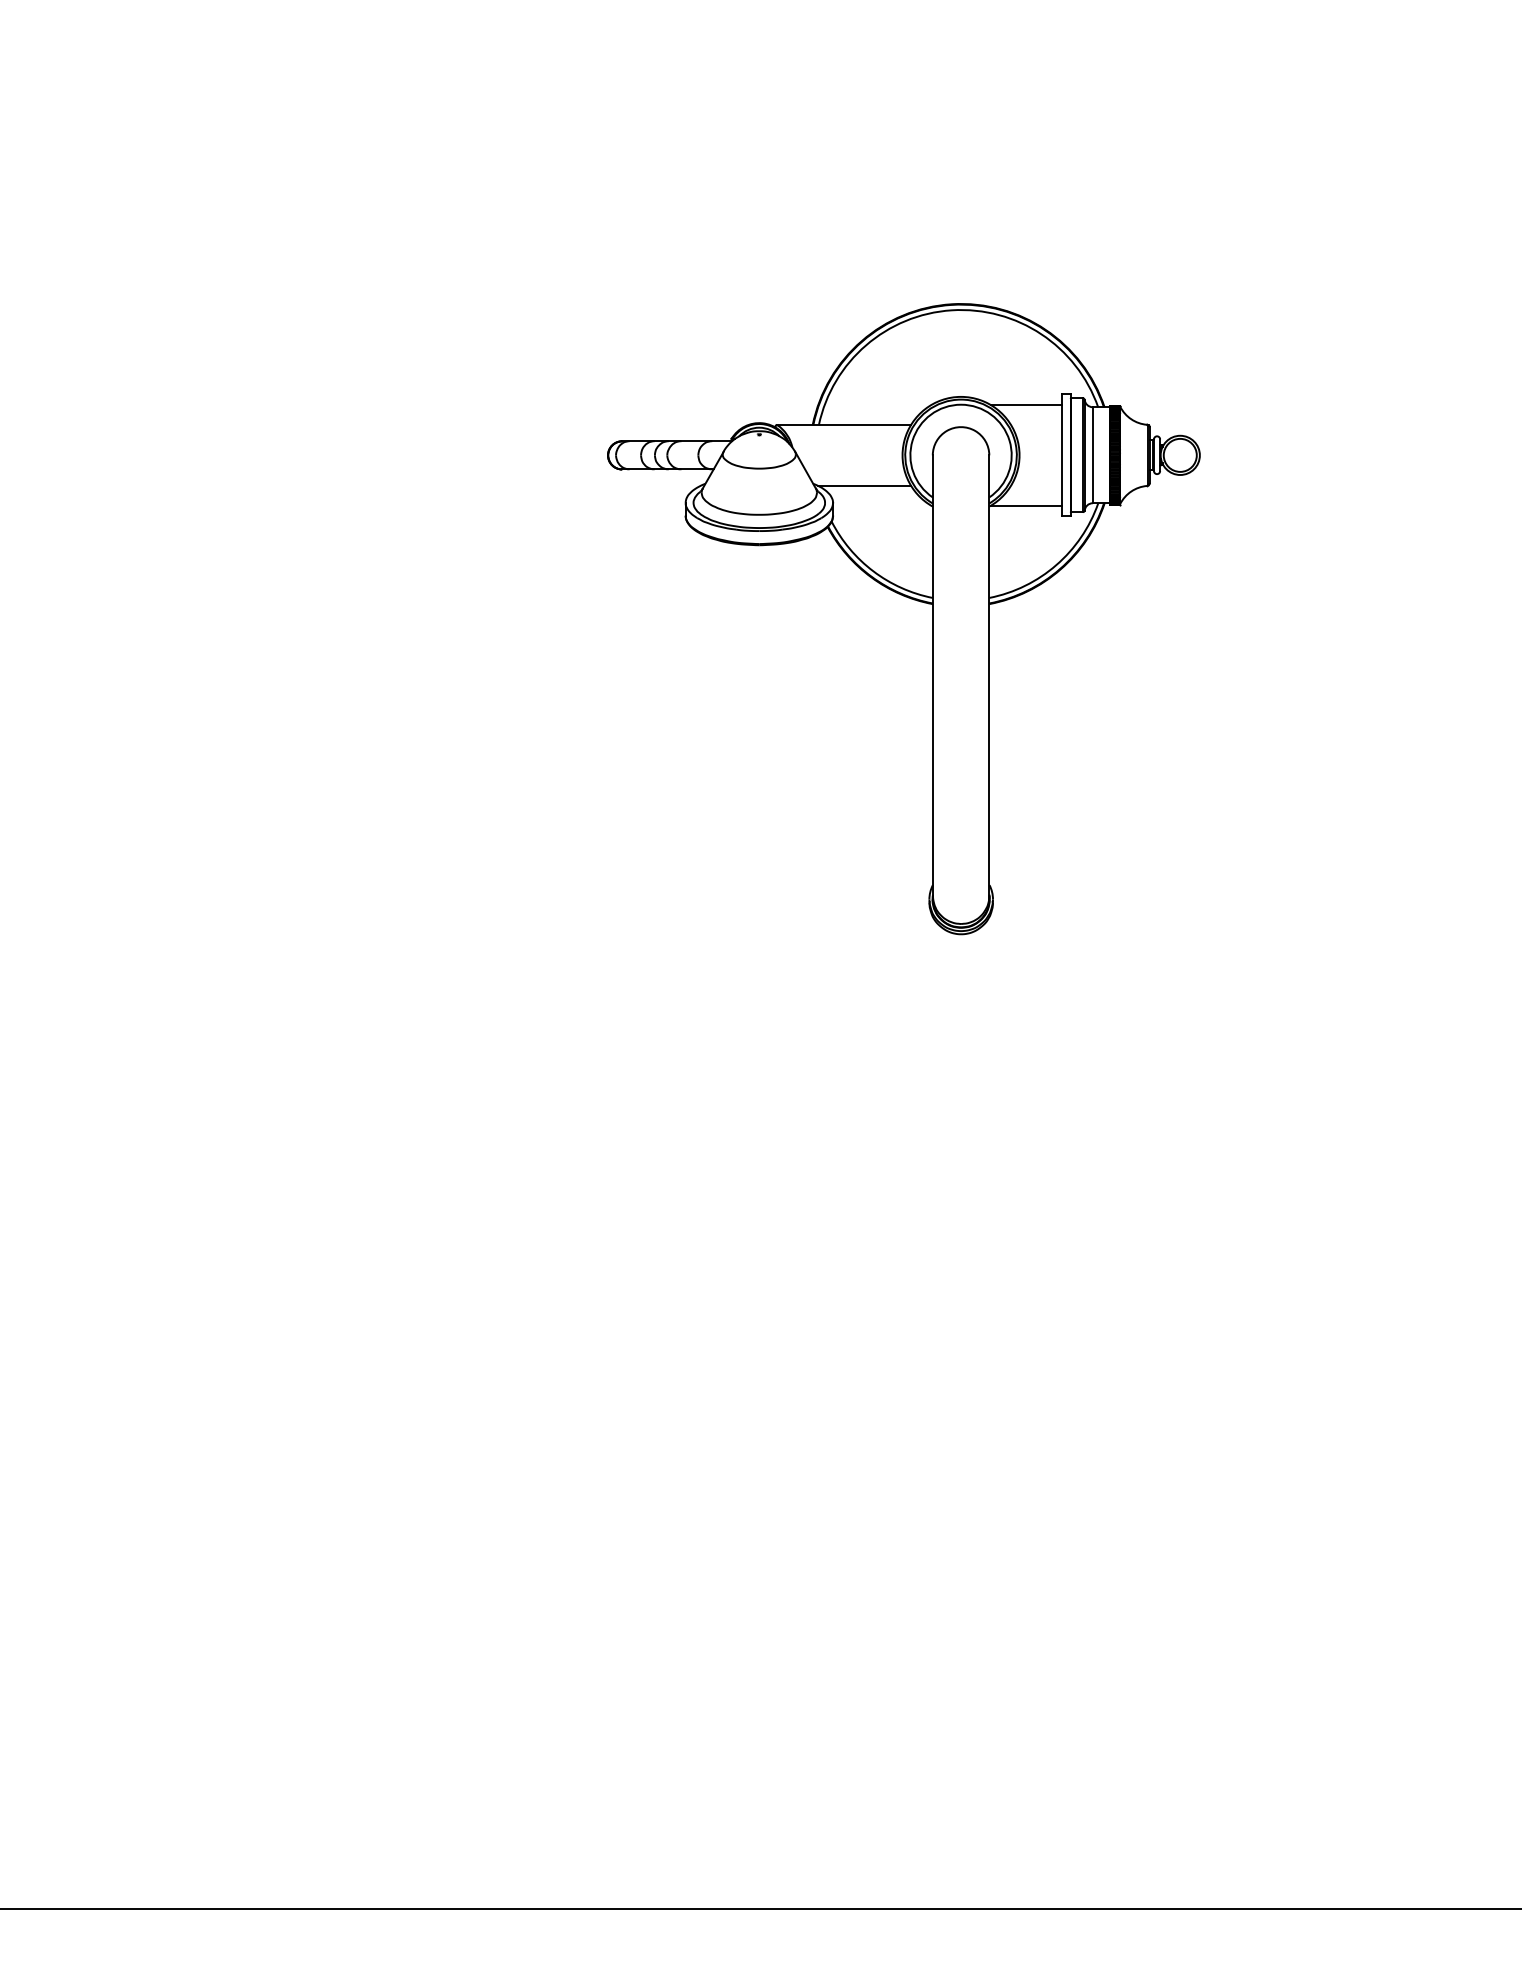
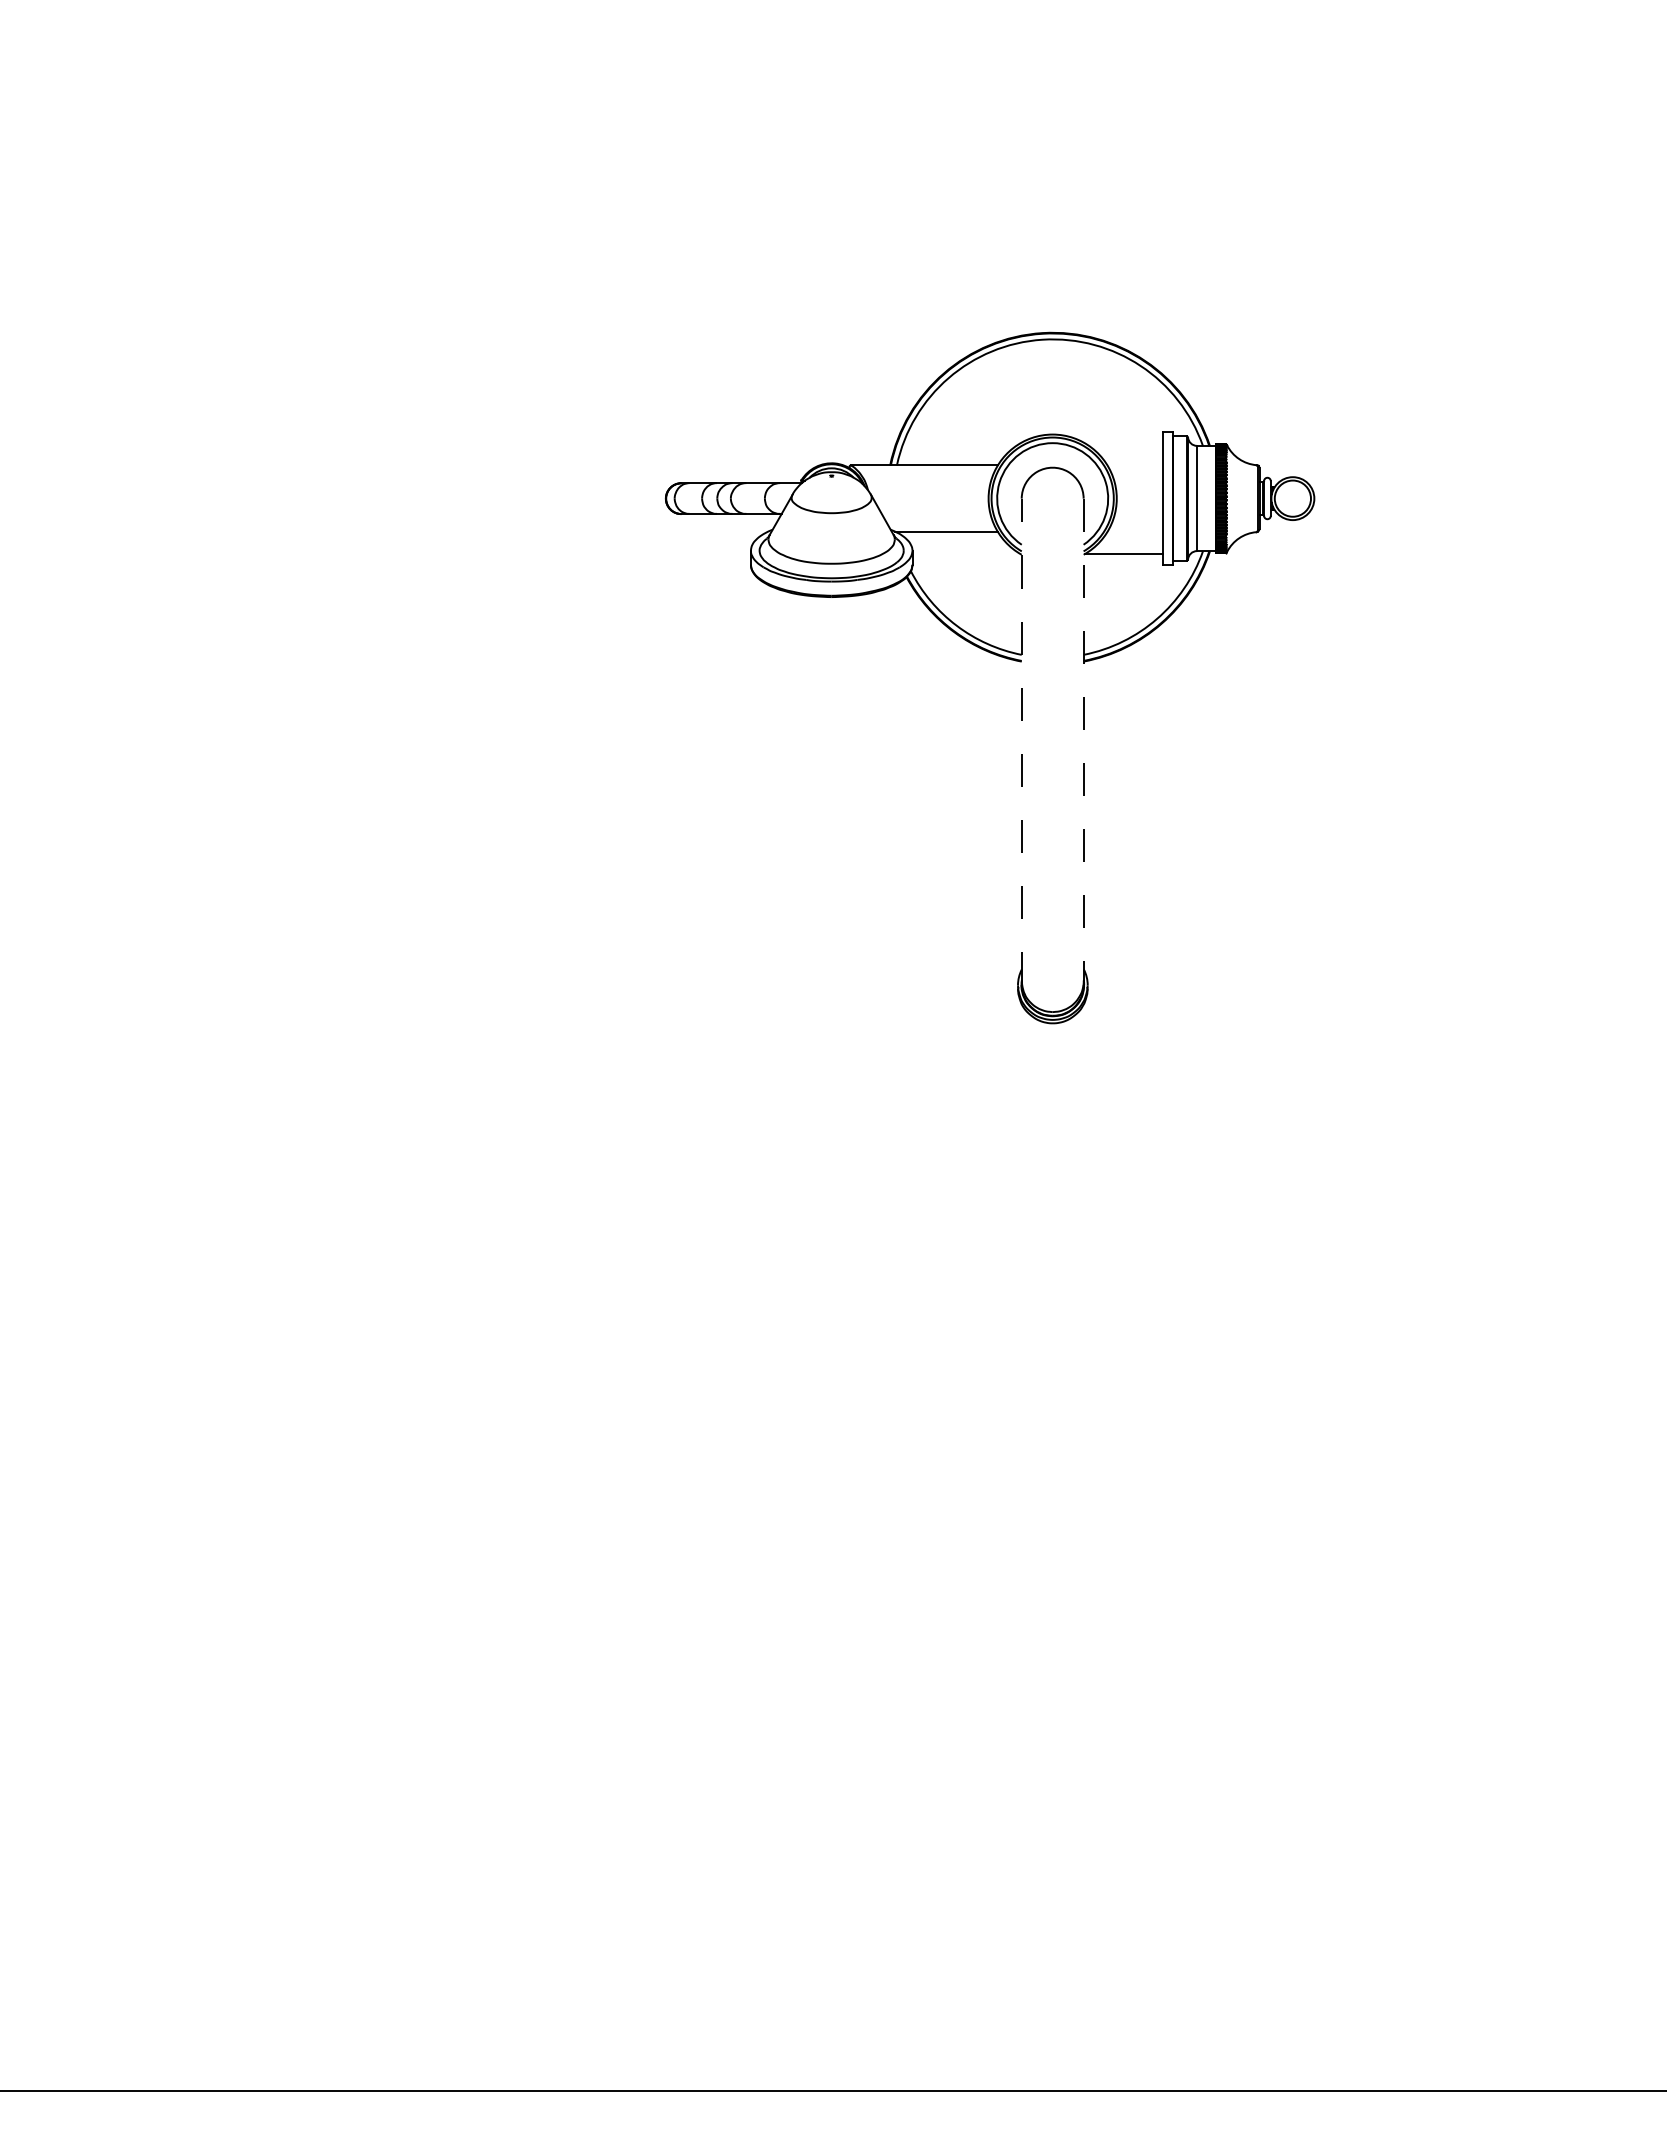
line: (1026, 405) -> (1124, 443), removed
line: (932, 677) -> (1021, 741), solid -> dashed
line: (989, 677) -> (1083, 742), solid -> dashed

